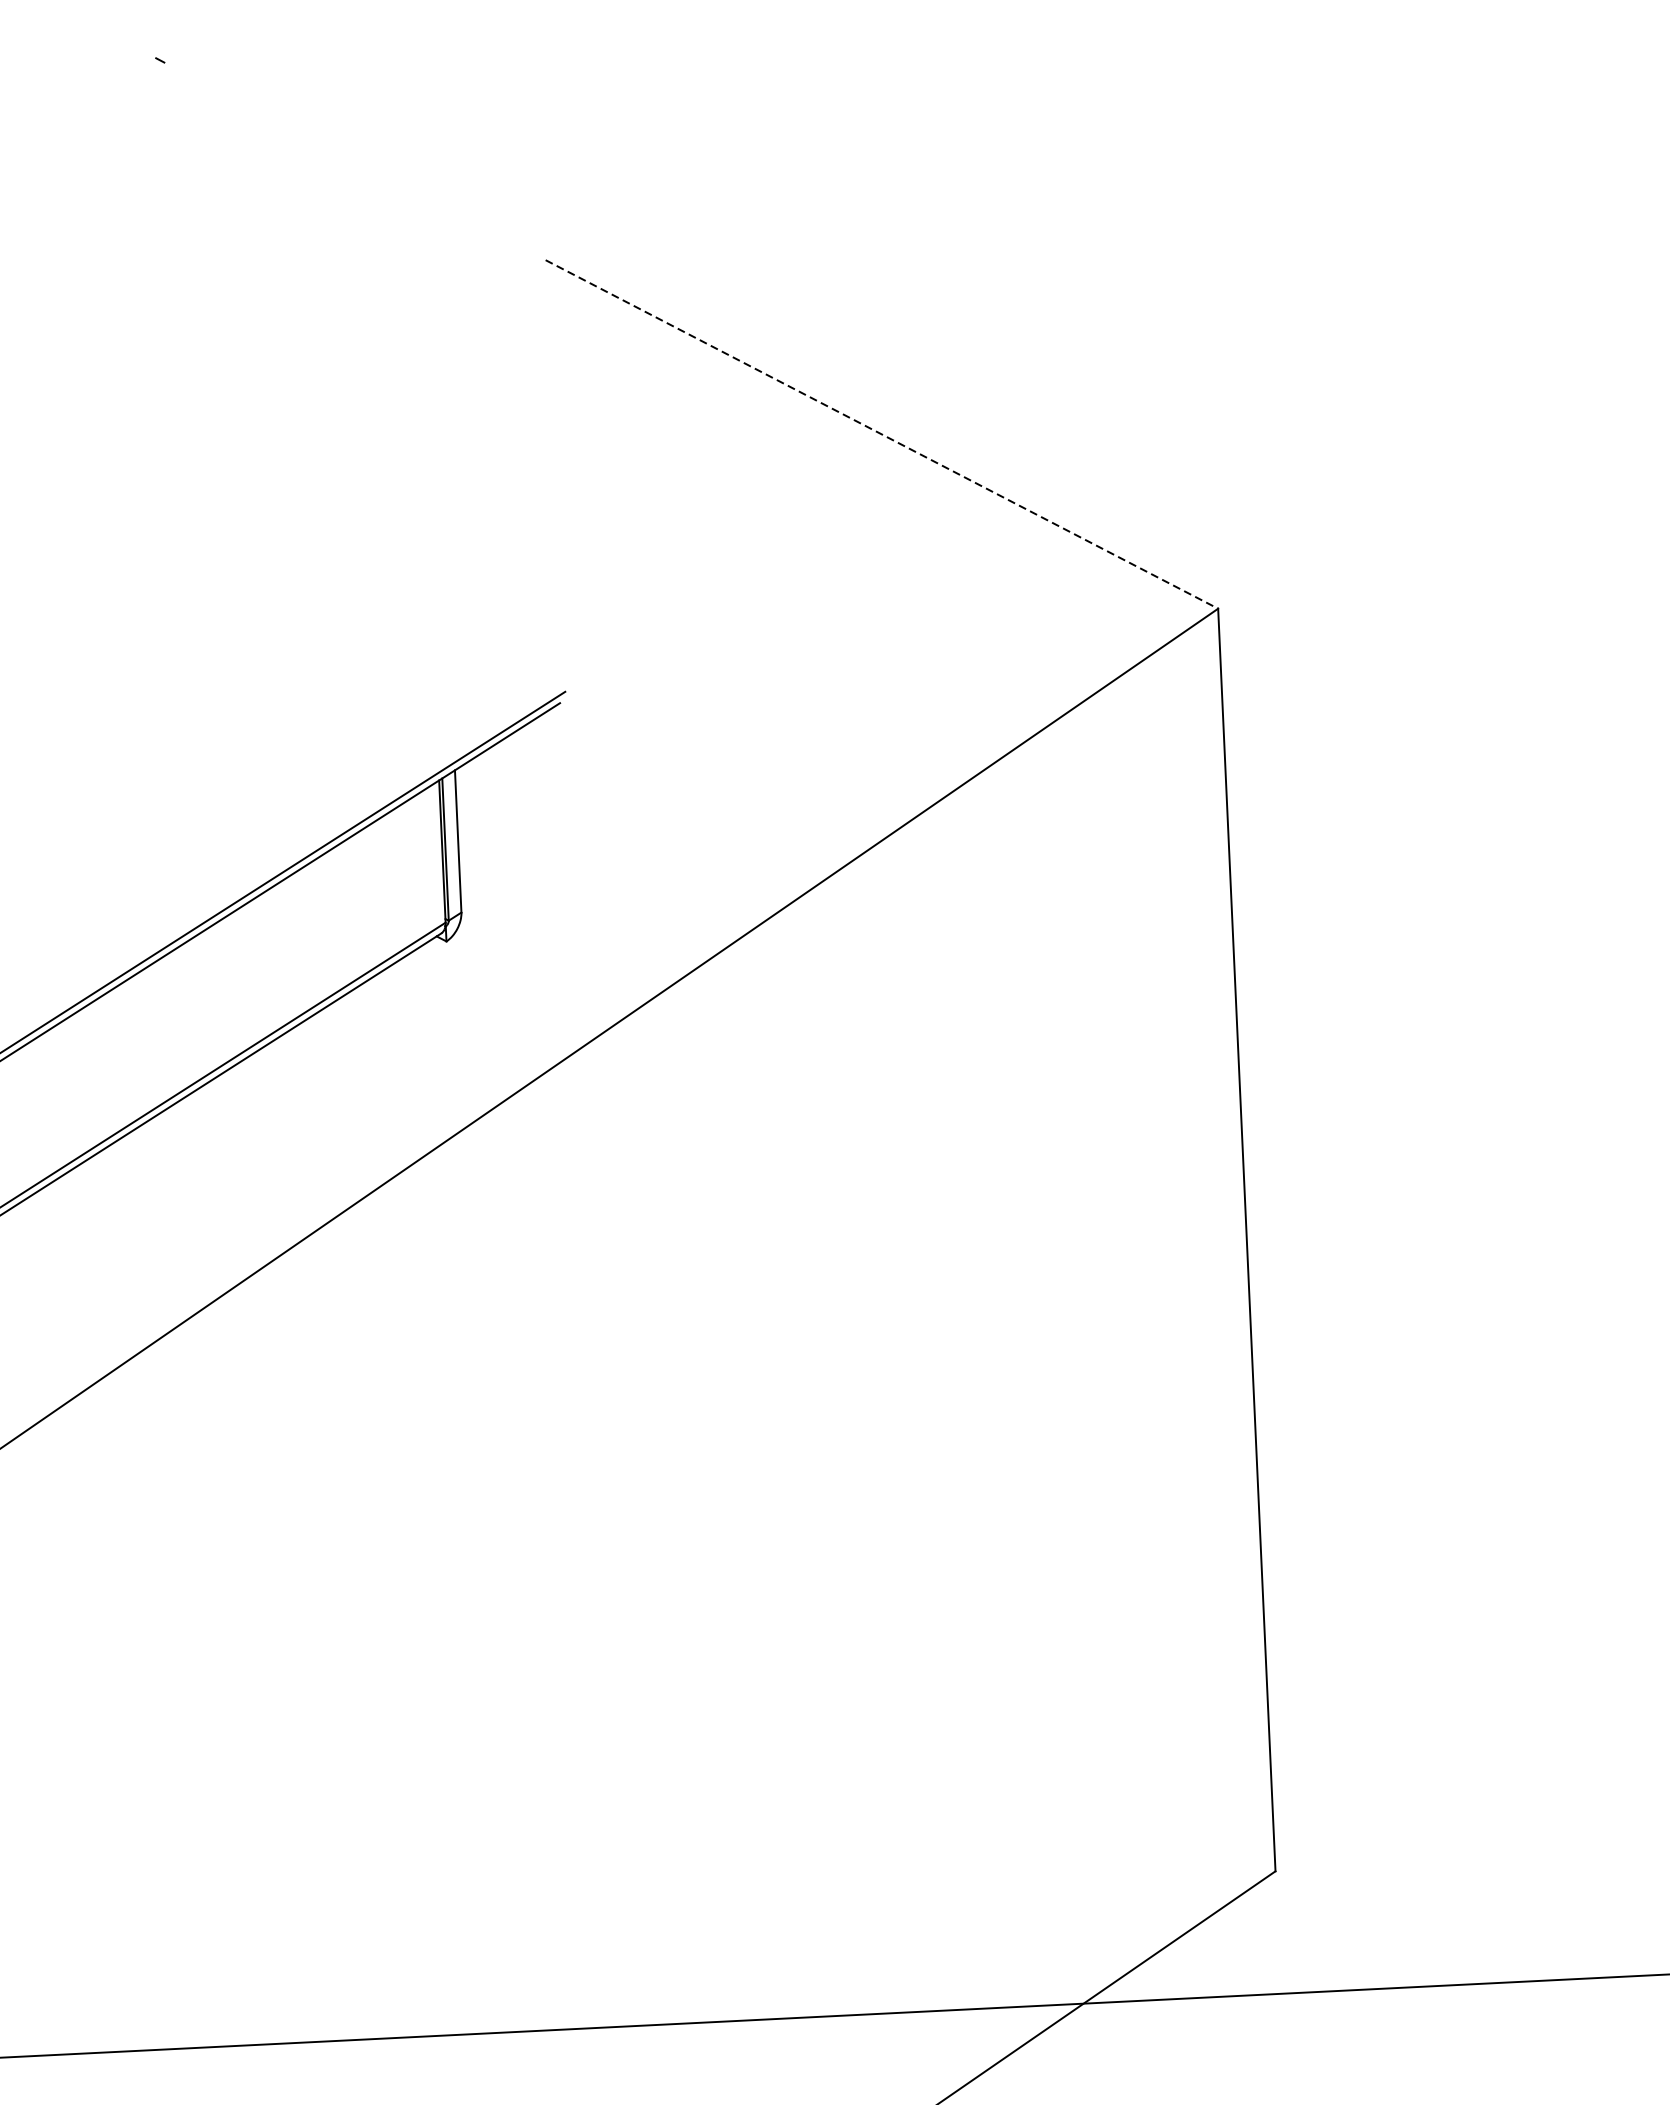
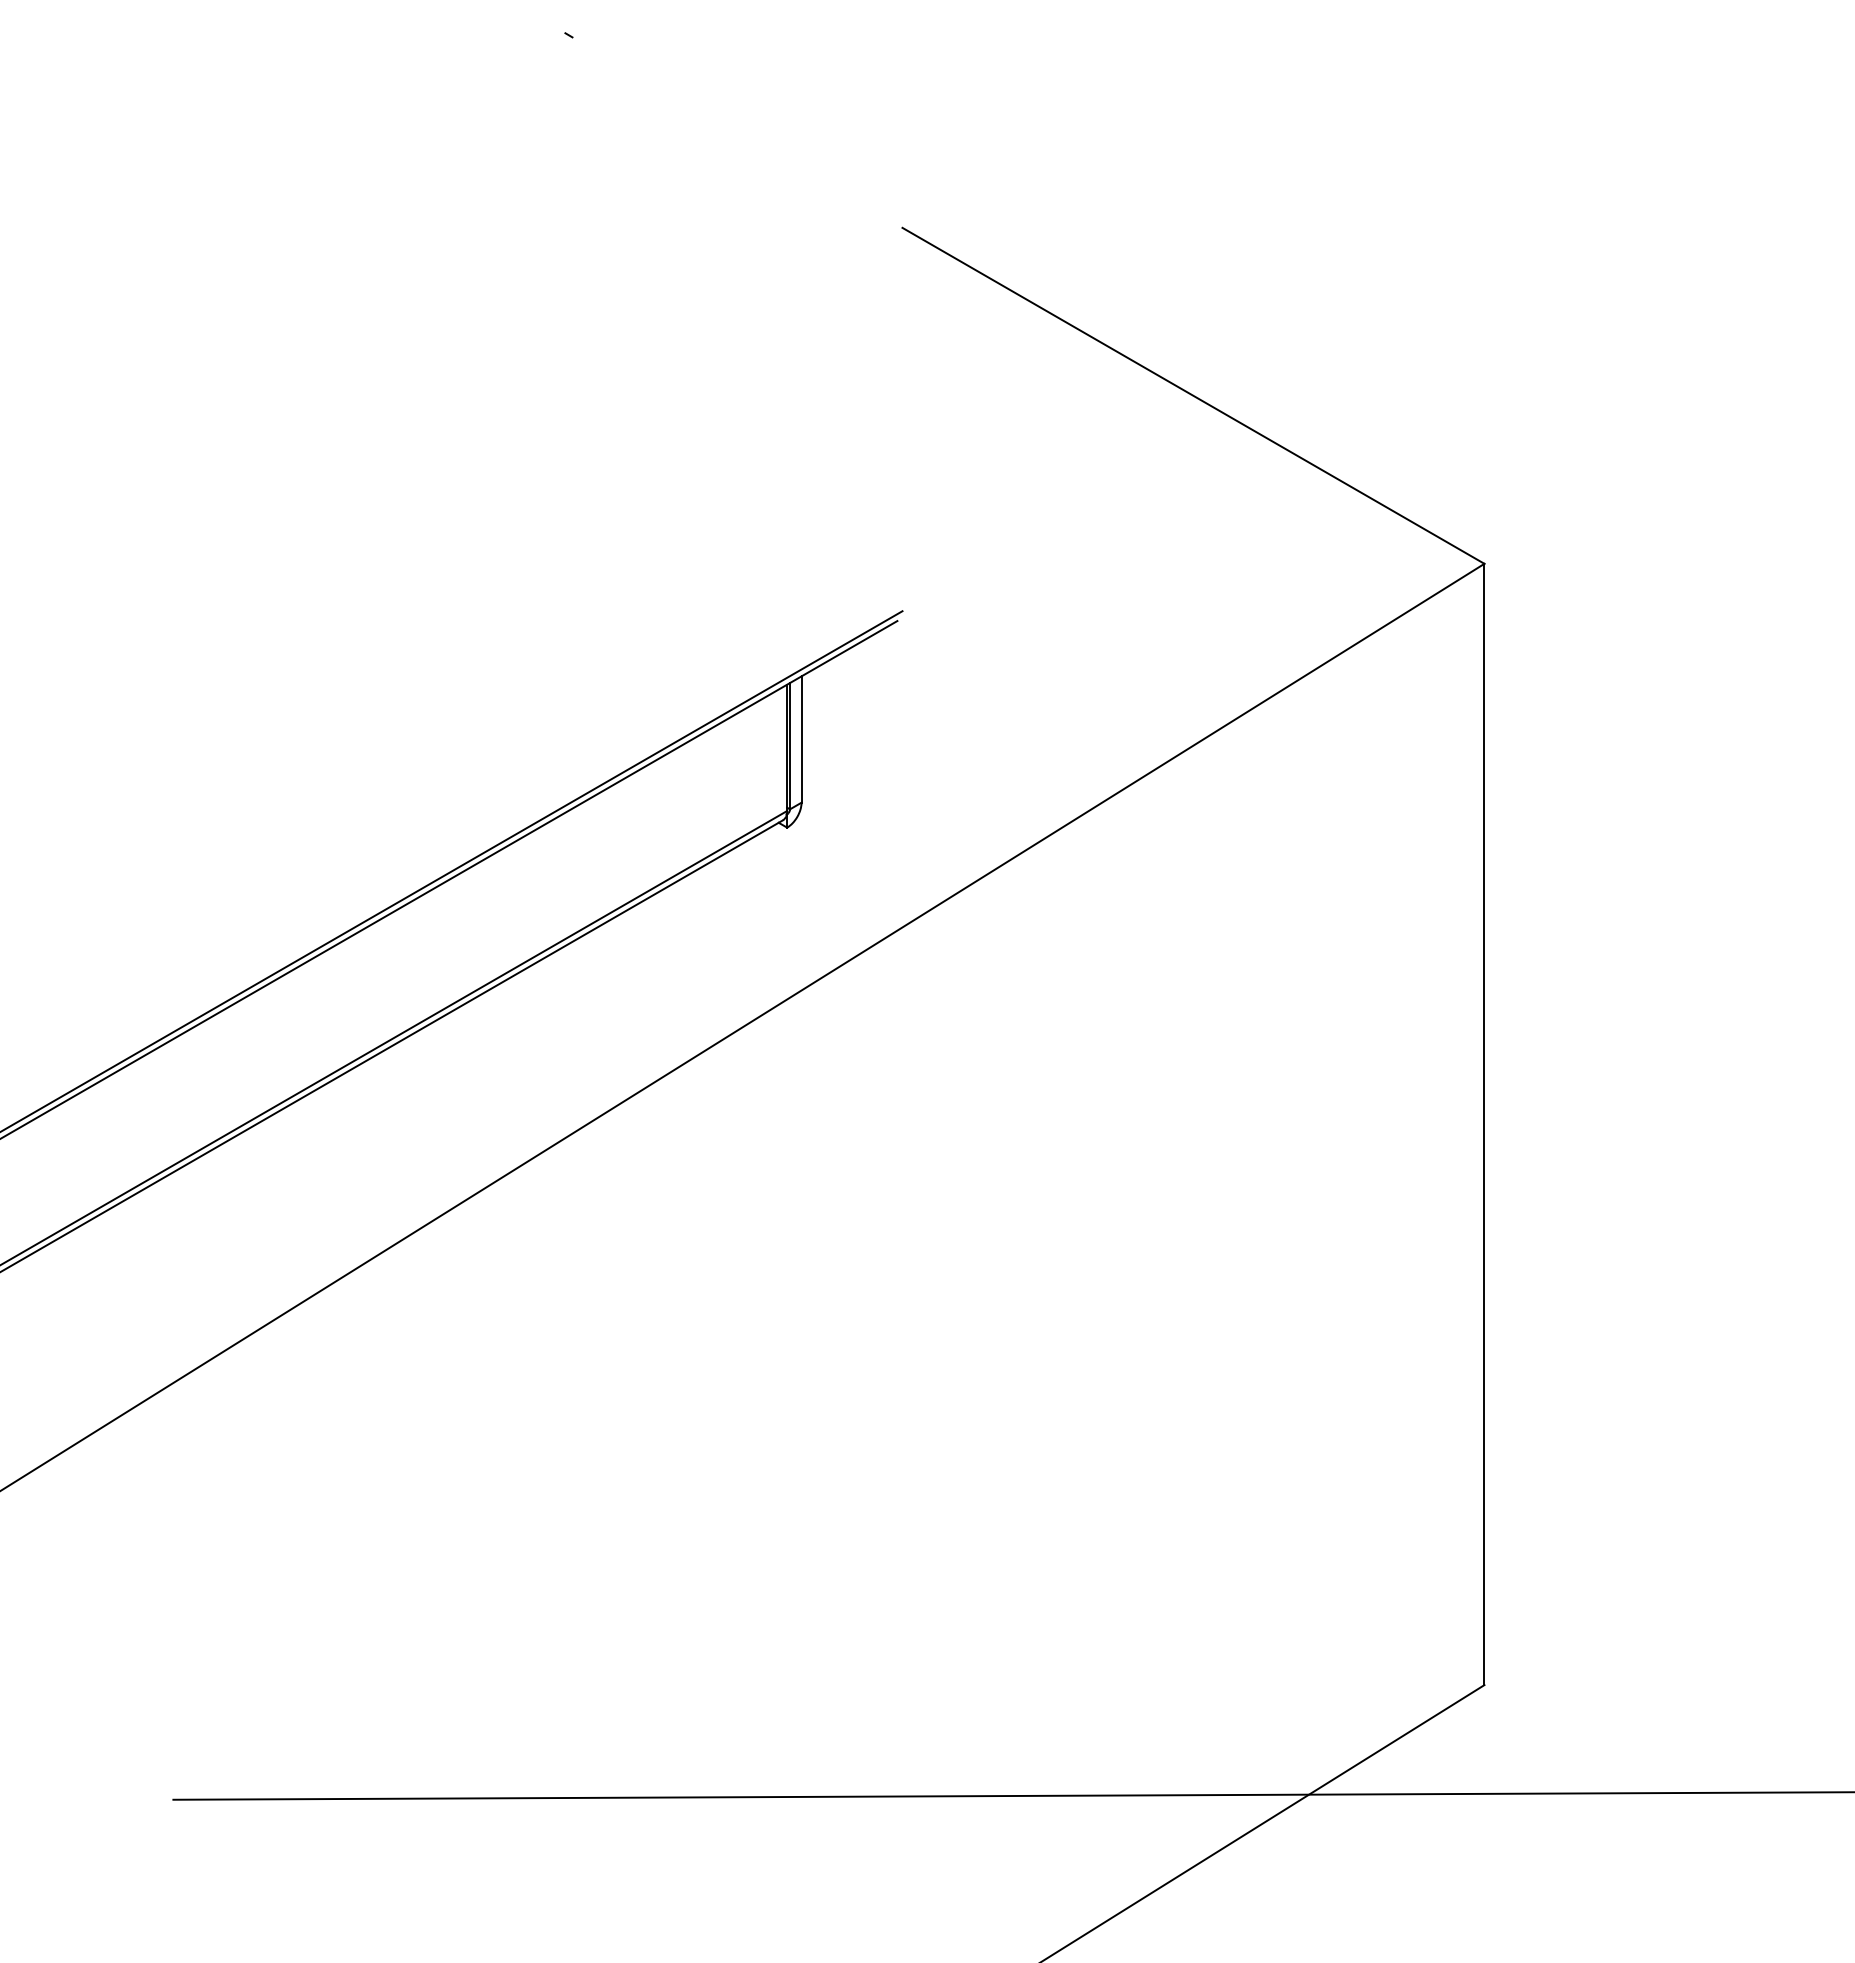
line: (881, 434) -> (1193, 395), dashed -> solid

